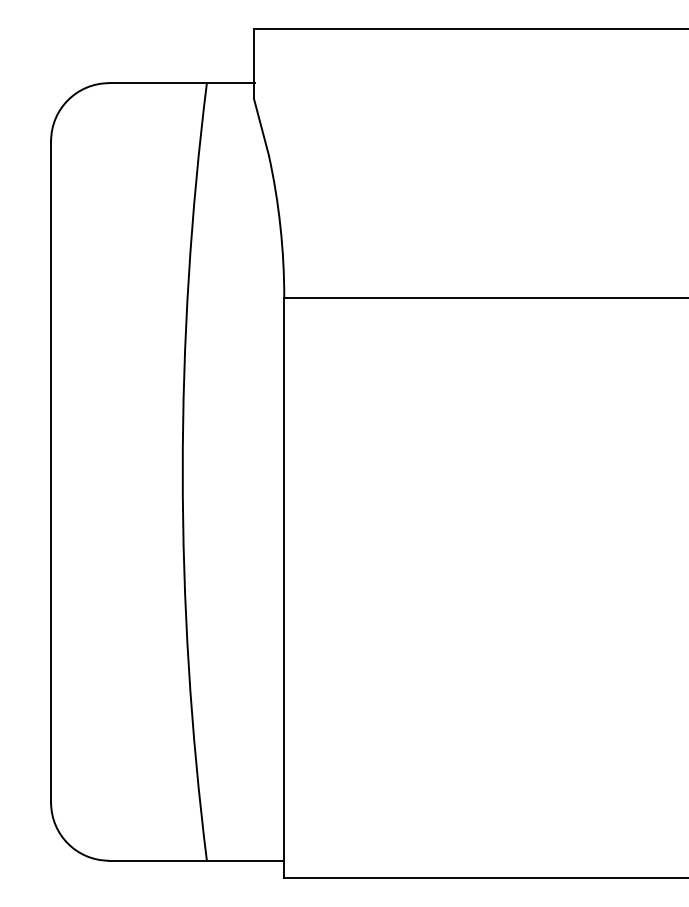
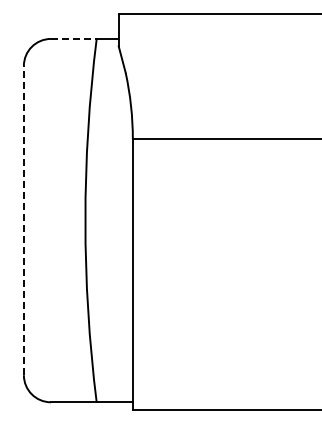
line: (157, 82) -> (73, 38), solid -> dashed
line: (50, 471) -> (23, 220), solid -> dashed

